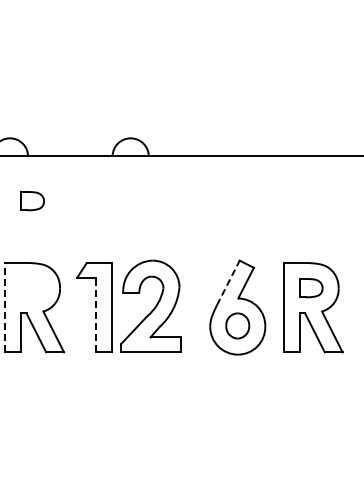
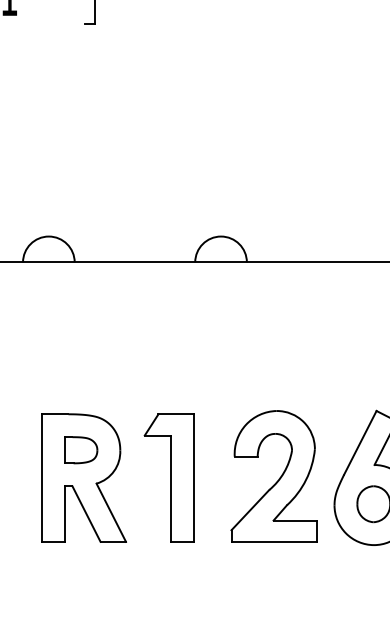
part: (32, 201) -> (80, 450), moved
line: (228, 282) -> (360, 442), dashed -> solid
part: (150, 305) -> (273, 475), moved
line: (5, 307) -> (42, 477), dashed -> solid
line: (95, 314) -> (170, 487), dashed -> solid

